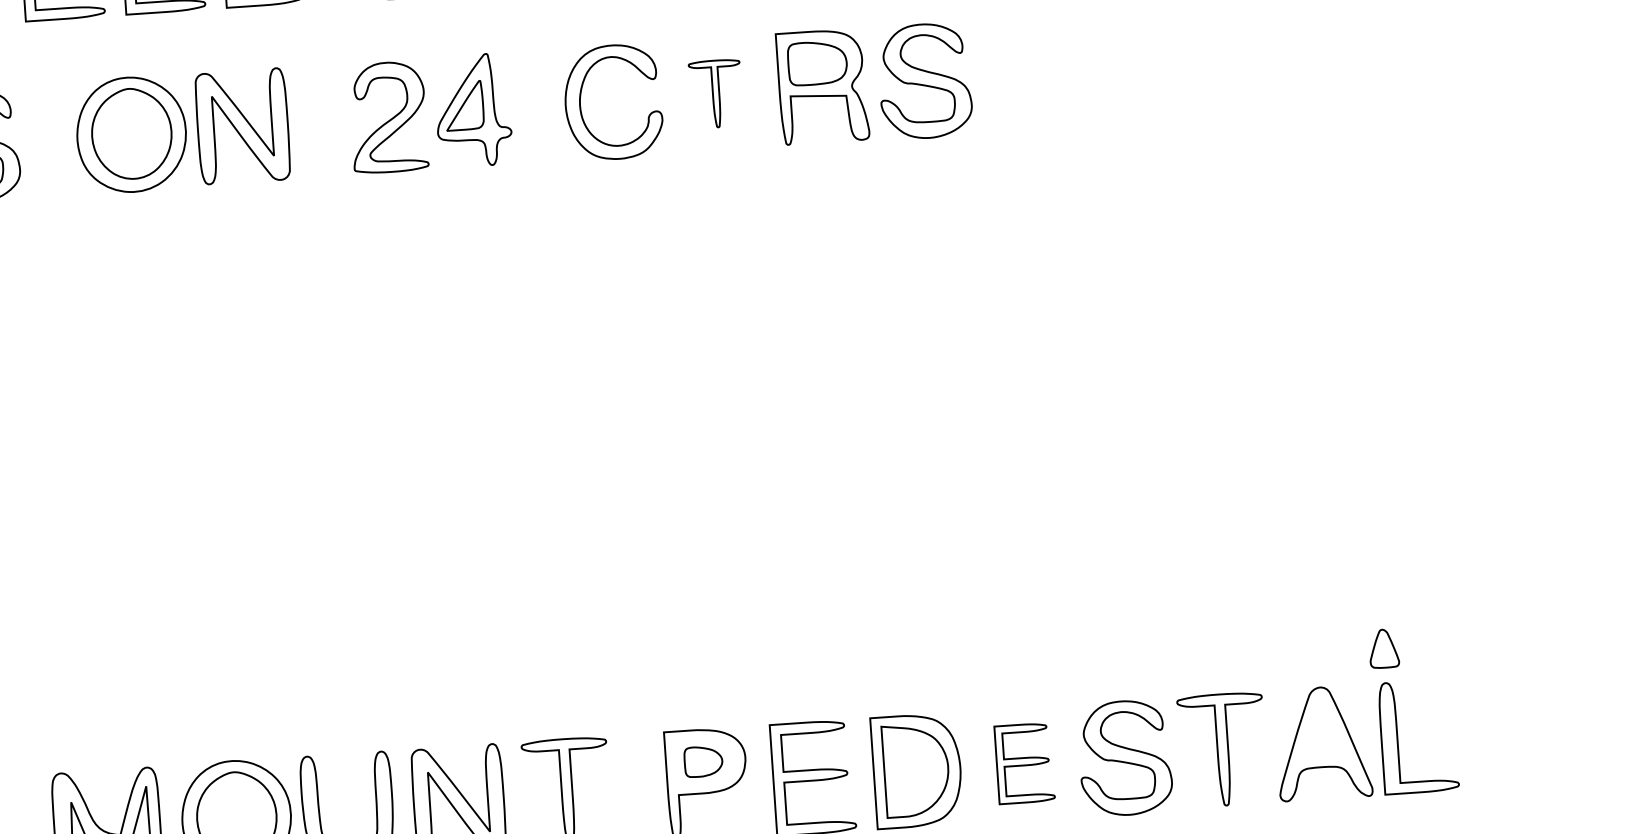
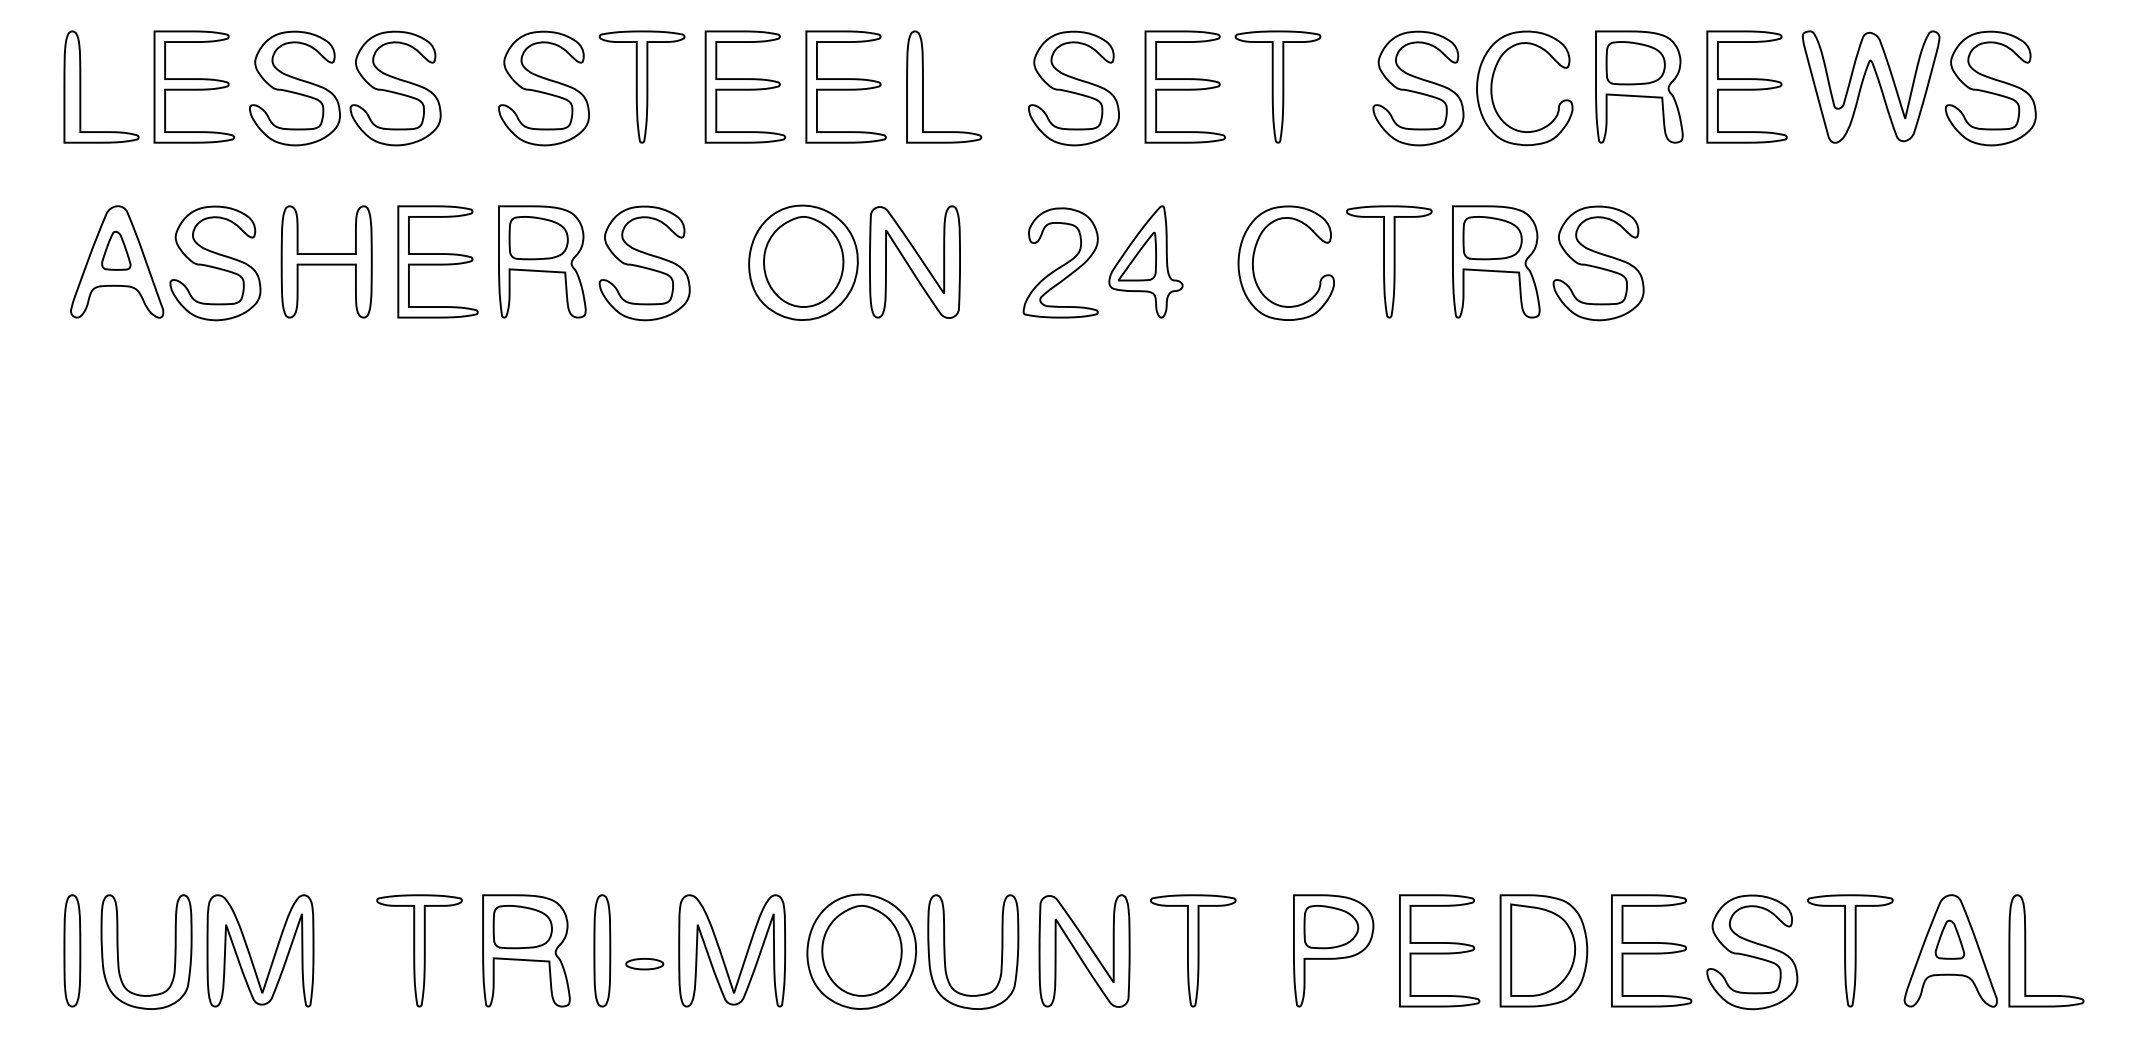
part: (716, 93) -> (1389, 261), size x1.67
part: (1383, 648) -> (1949, 939), moved
part: (703, 761) -> (1331, 927), size x1.43
part: (1024, 763) -> (1651, 950), size x1.43

